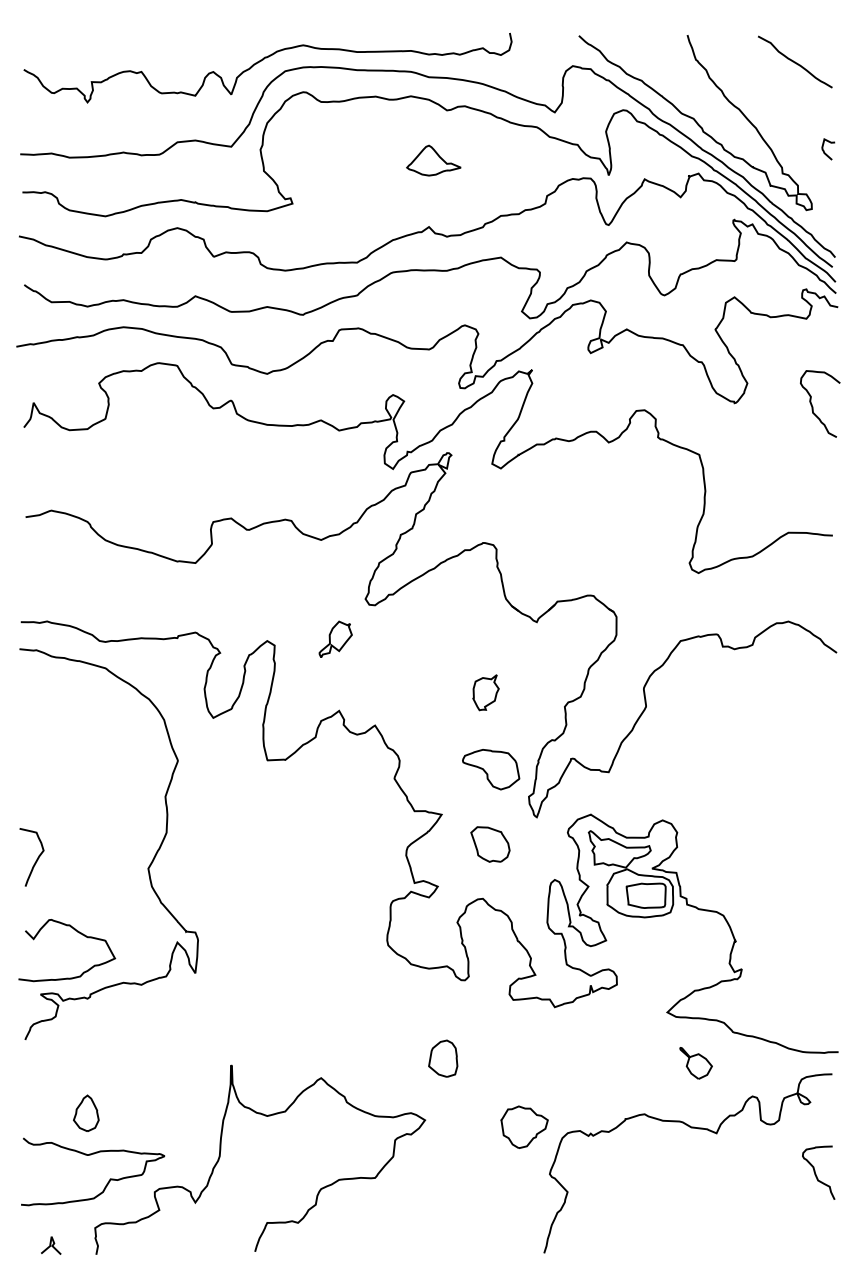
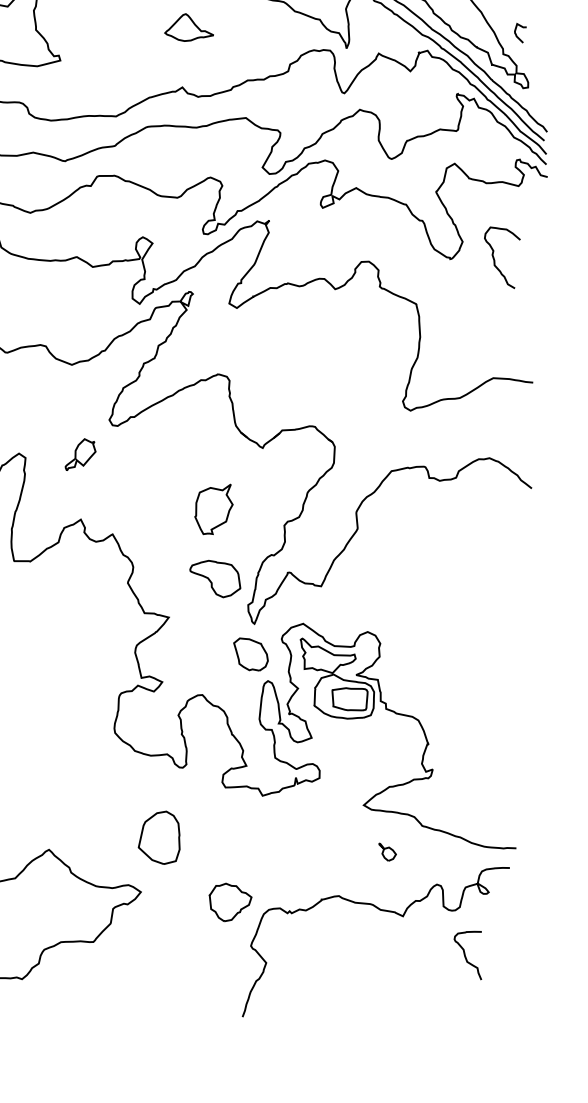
curve: (824, 150) -> (516, 34), moved
curve: (813, 406) -> (495, 259), moved
part: (485, 692) -> (213, 509), size x1.6
part: (490, 844) -> (250, 654), moved
part: (443, 1058) -> (160, 837), size x1.6
part: (695, 1063) -> (386, 852), size x0.6
curve: (816, 1173) -> (466, 955), moved

